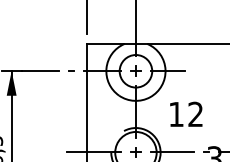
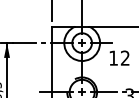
text: (186, 113) -> (119, 57), moved

